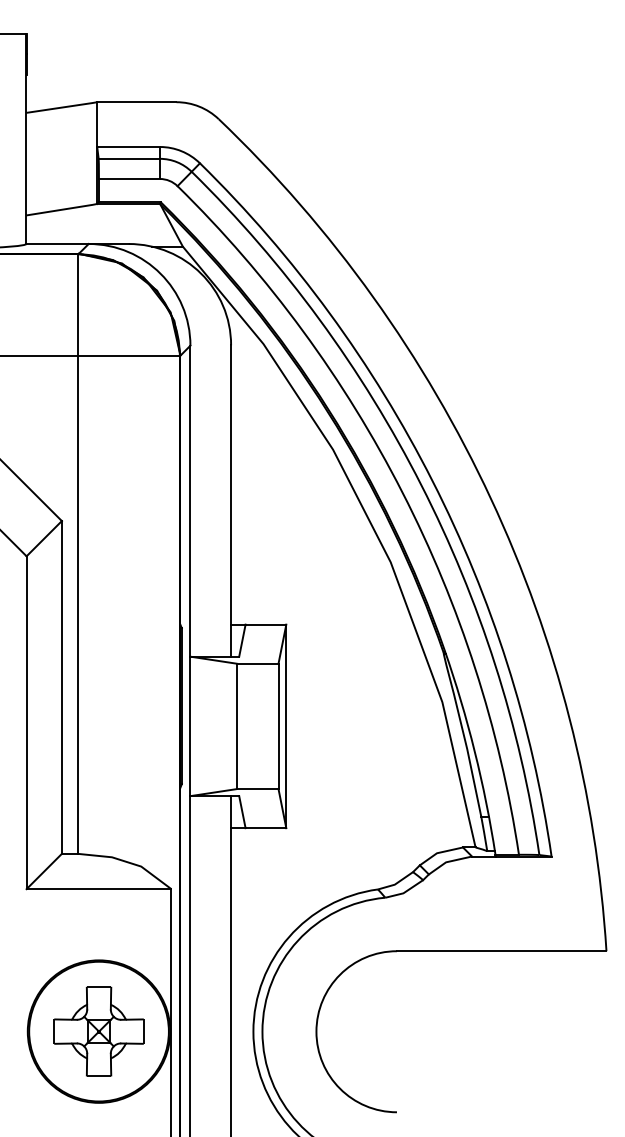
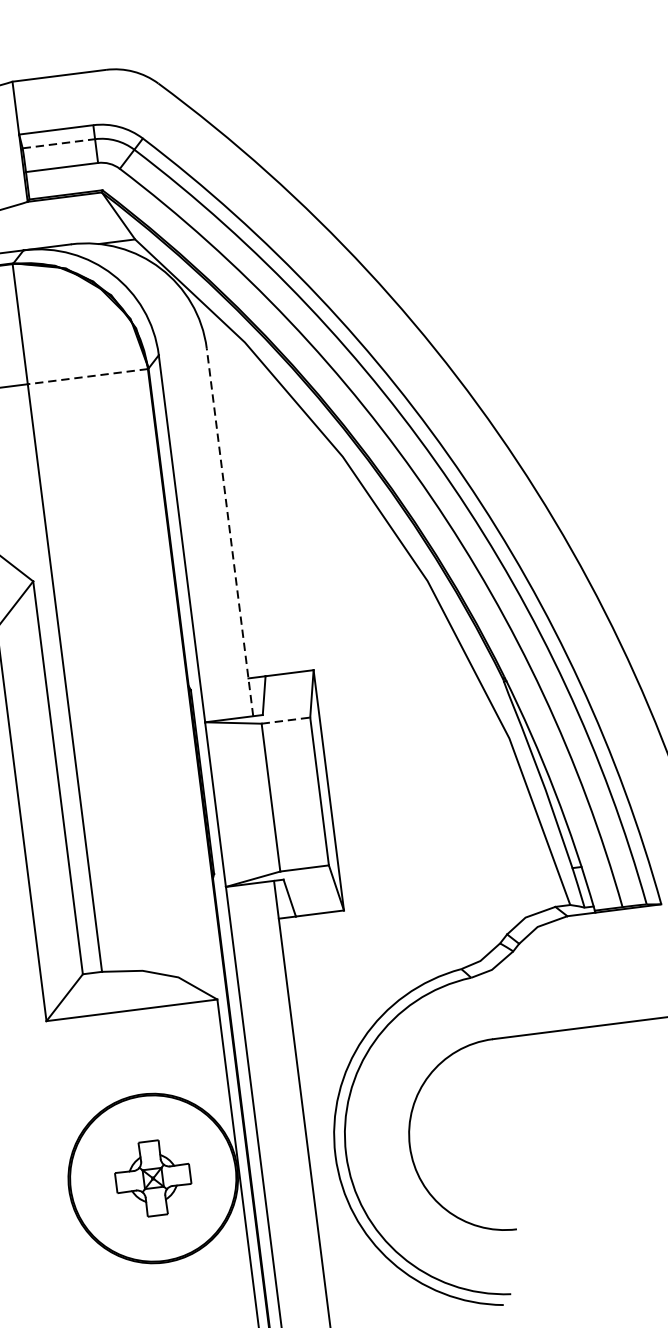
line: (129, 158) -> (59, 143), solid -> dashed
line: (128, 356) -> (87, 377), solid -> dashed
line: (231, 501) -> (230, 533), solid -> dashed
line: (257, 663) -> (285, 720), solid -> dashed
part: (98, 1031) -> (152, 1178), size x0.7

